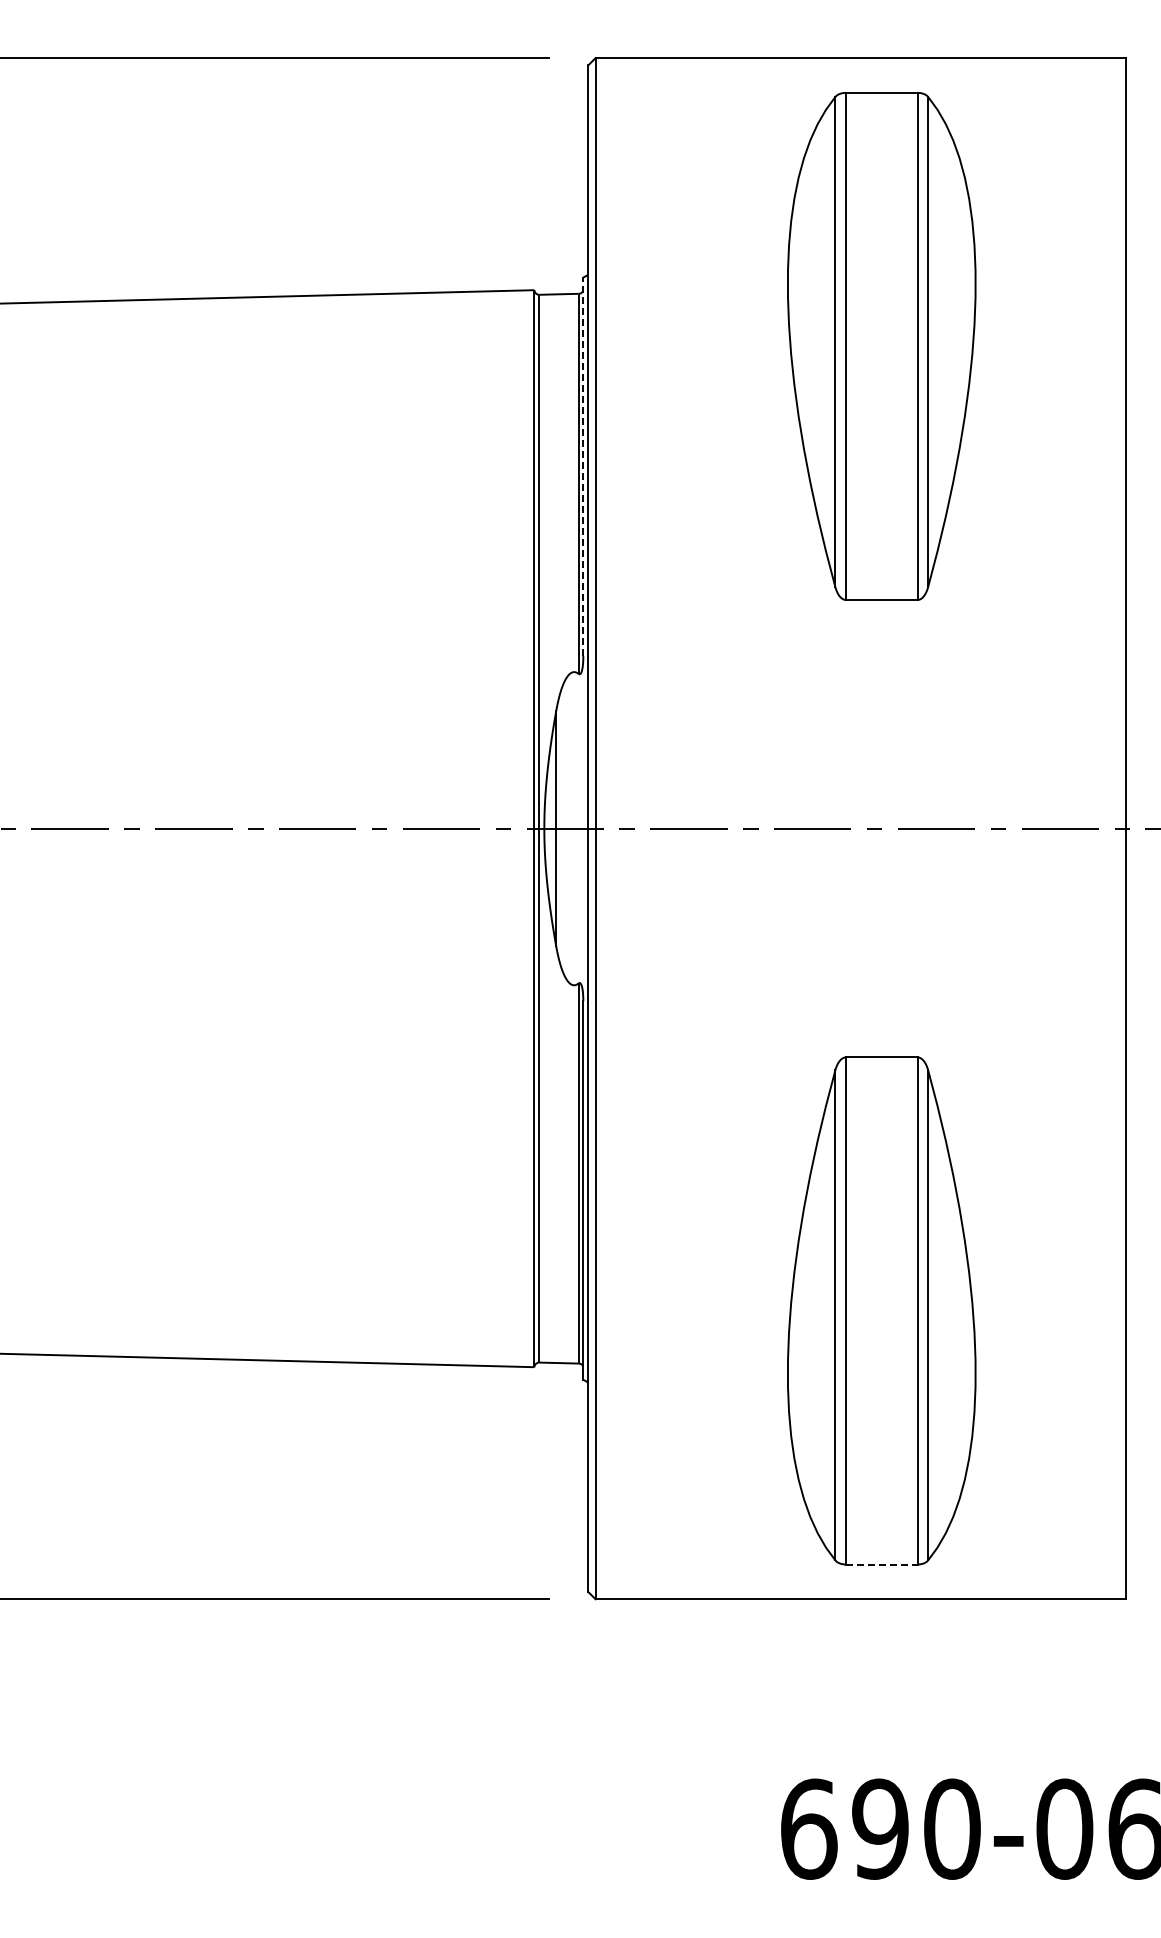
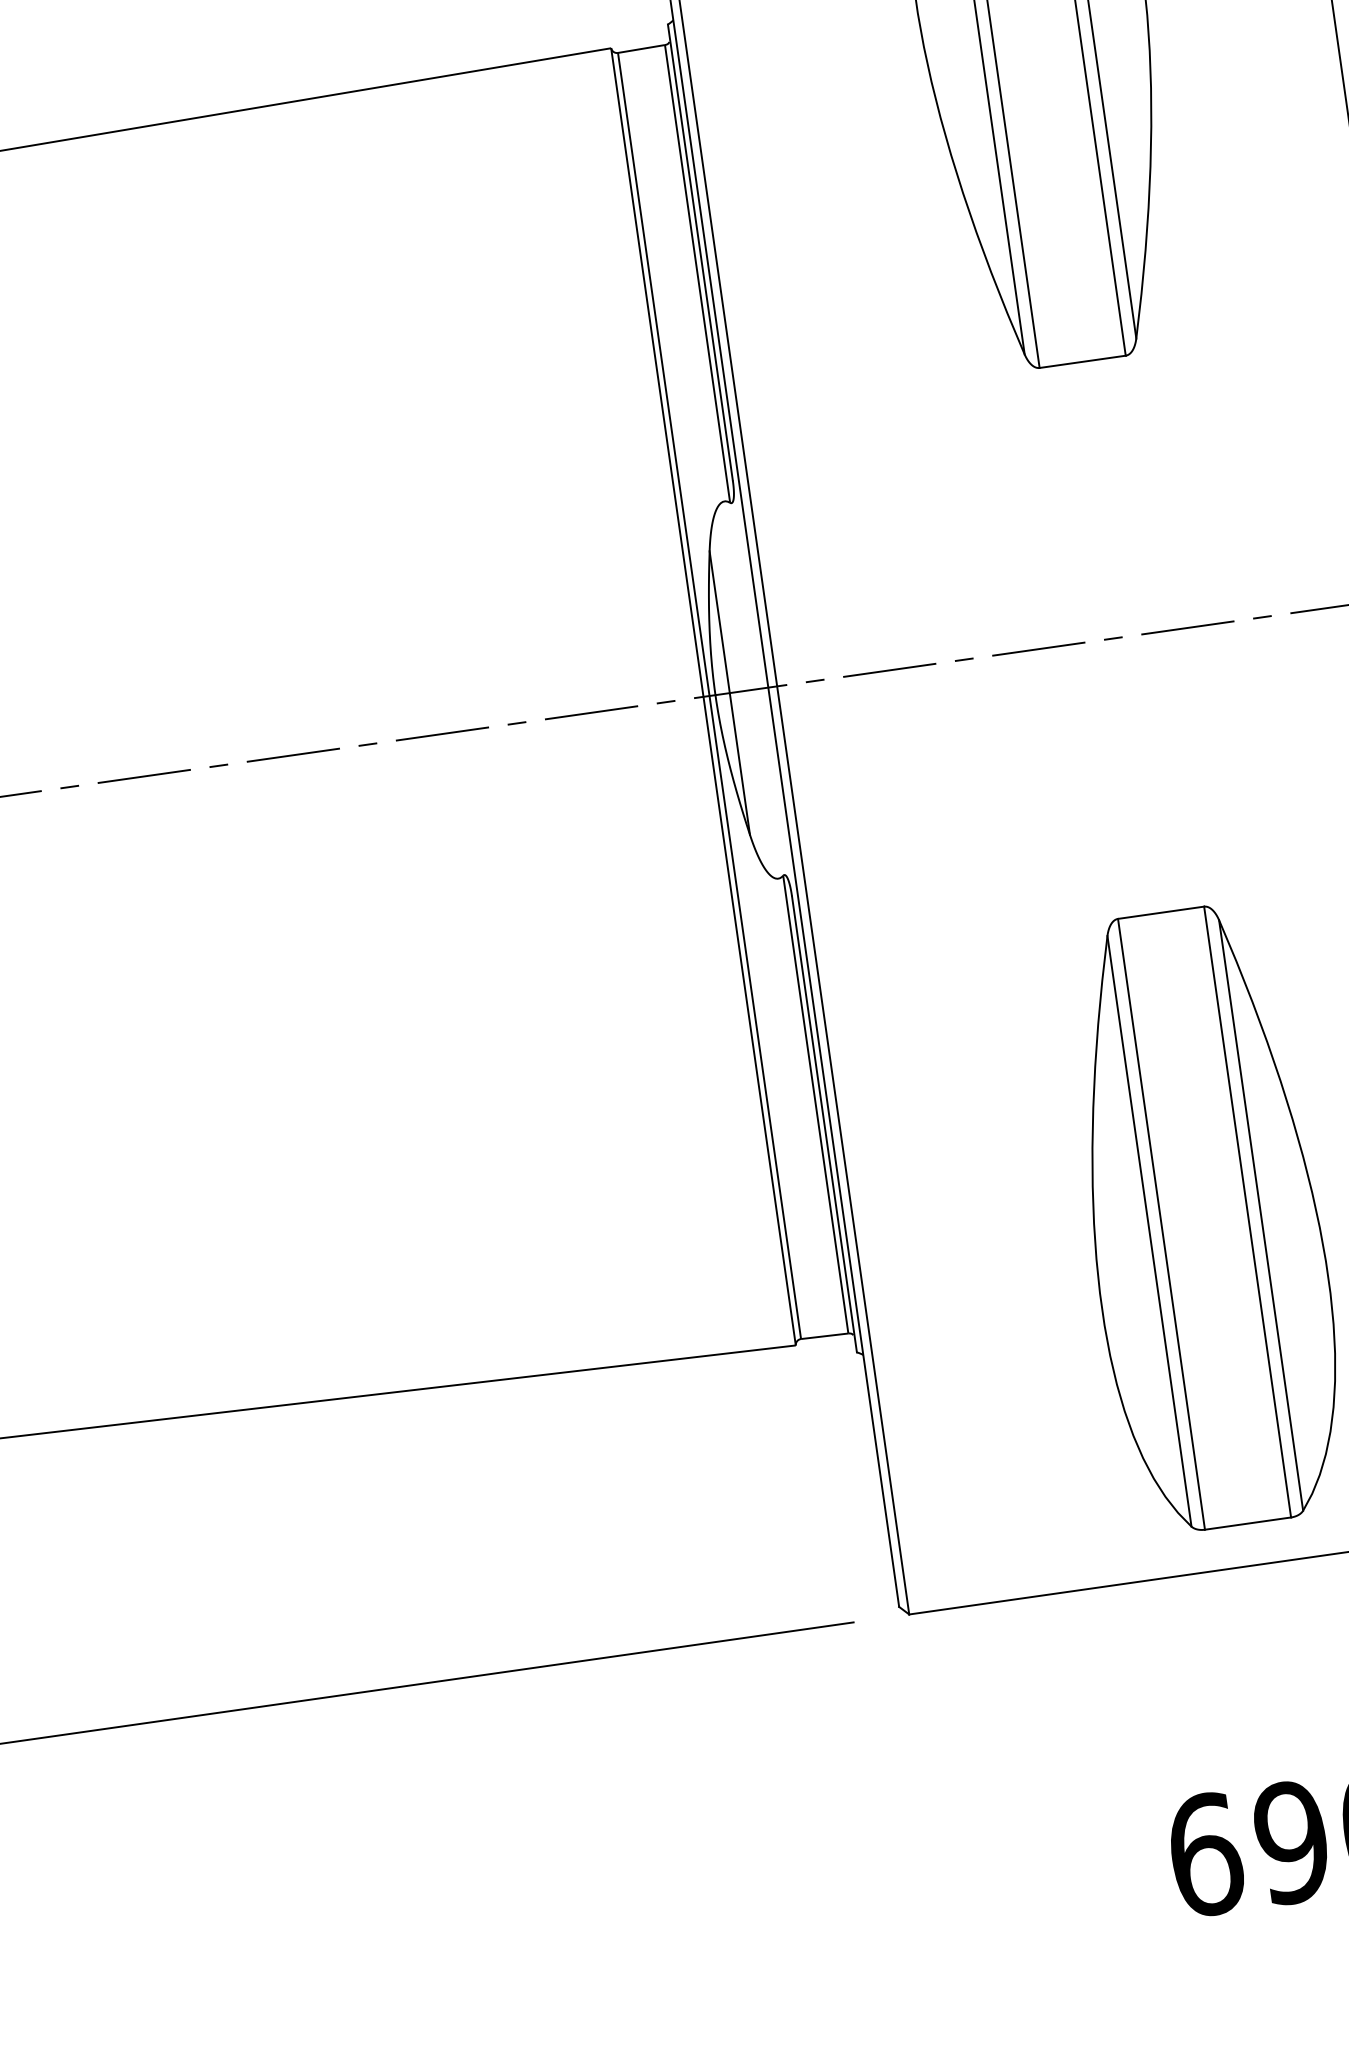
line: (583, 466) -> (700, 252), dashed -> solid
line: (881, 1564) -> (1247, 1523), dashed -> solid

